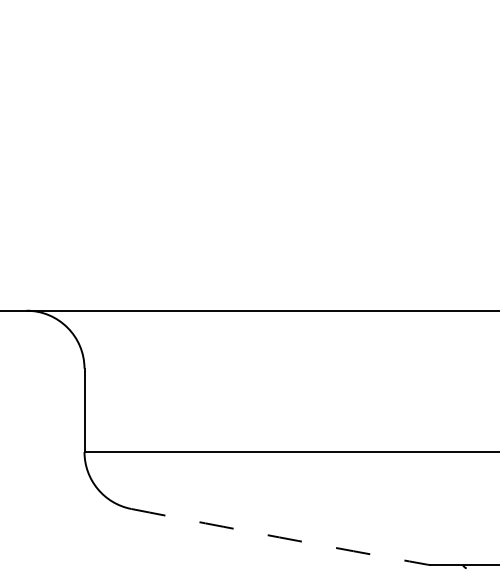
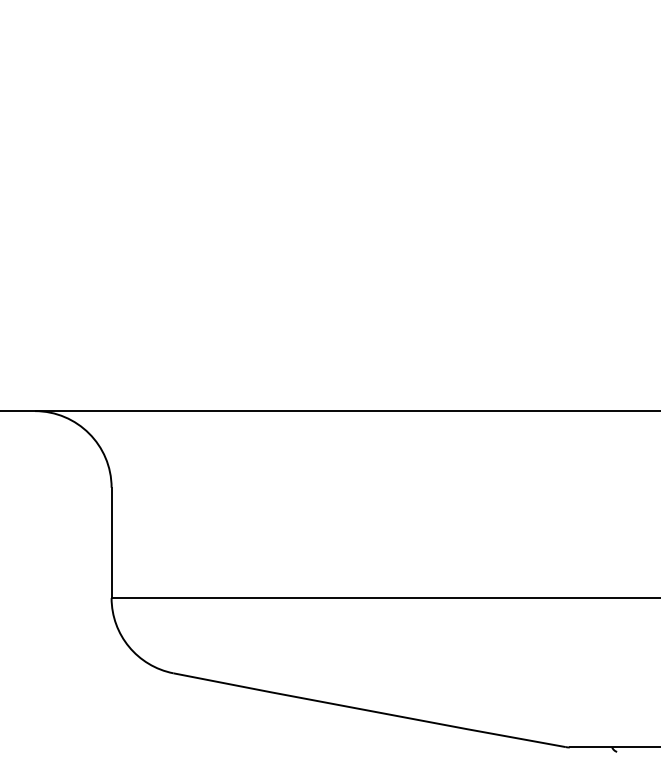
arc: (279, 537) -> (369, 711), dashed -> solid

